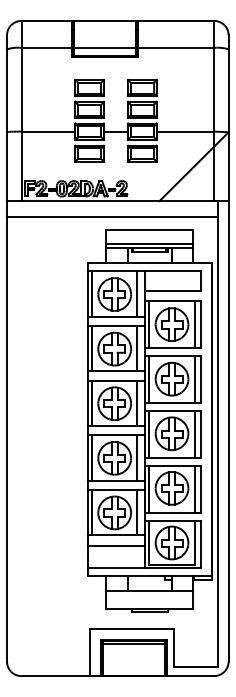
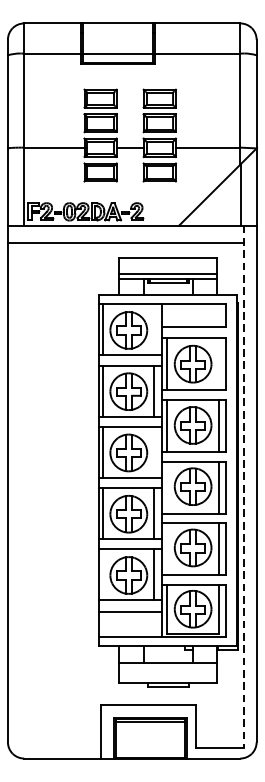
line: (137, 293) -> (154, 329), removed
line: (195, 324) -> (219, 364), removed
line: (137, 403) -> (154, 452), removed
line: (217, 433) -> (244, 486), solid -> dashed
line: (148, 434) -> (166, 487), removed
line: (148, 489) -> (166, 549), removed
line: (91, 512) -> (102, 575), removed

